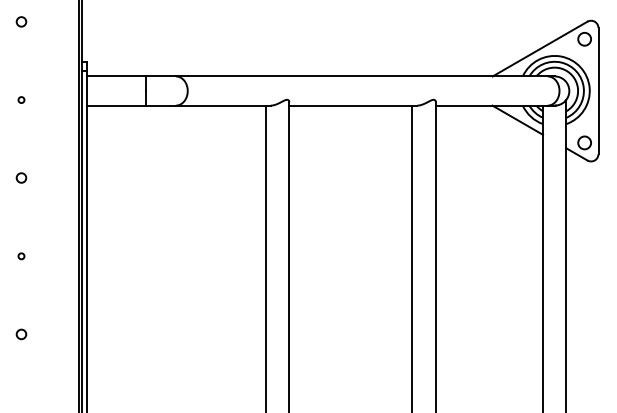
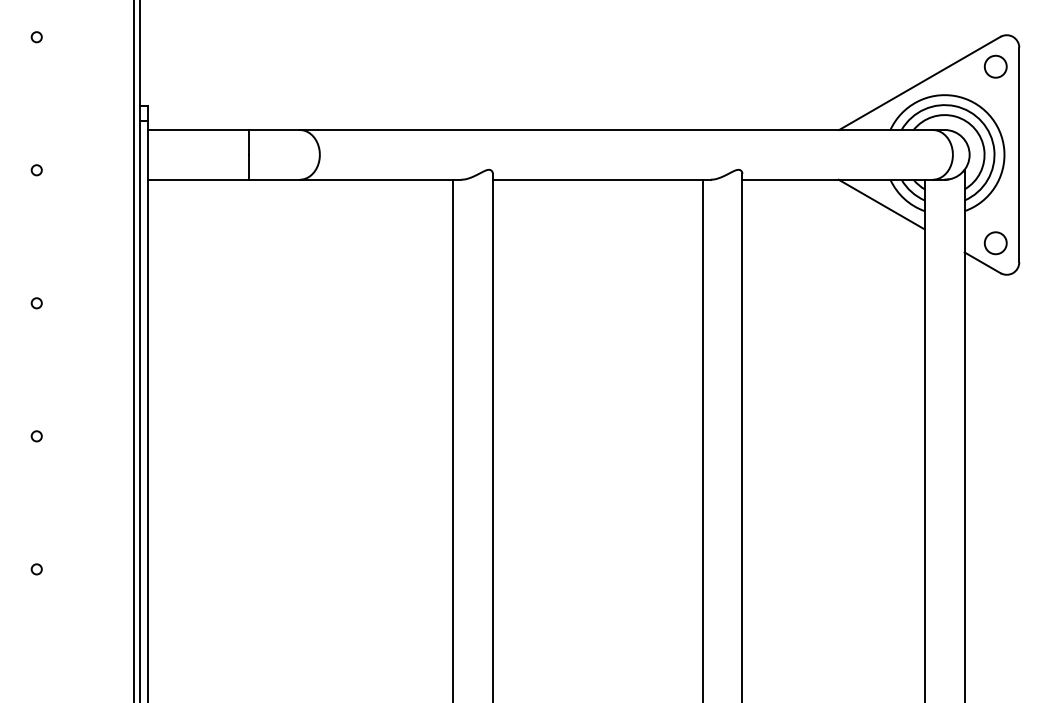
circle: (21, 21) -> (36, 36), size x0.62
circle: (21, 178) -> (36, 303), size x0.62
circle: (21, 334) -> (36, 569), size x0.62

